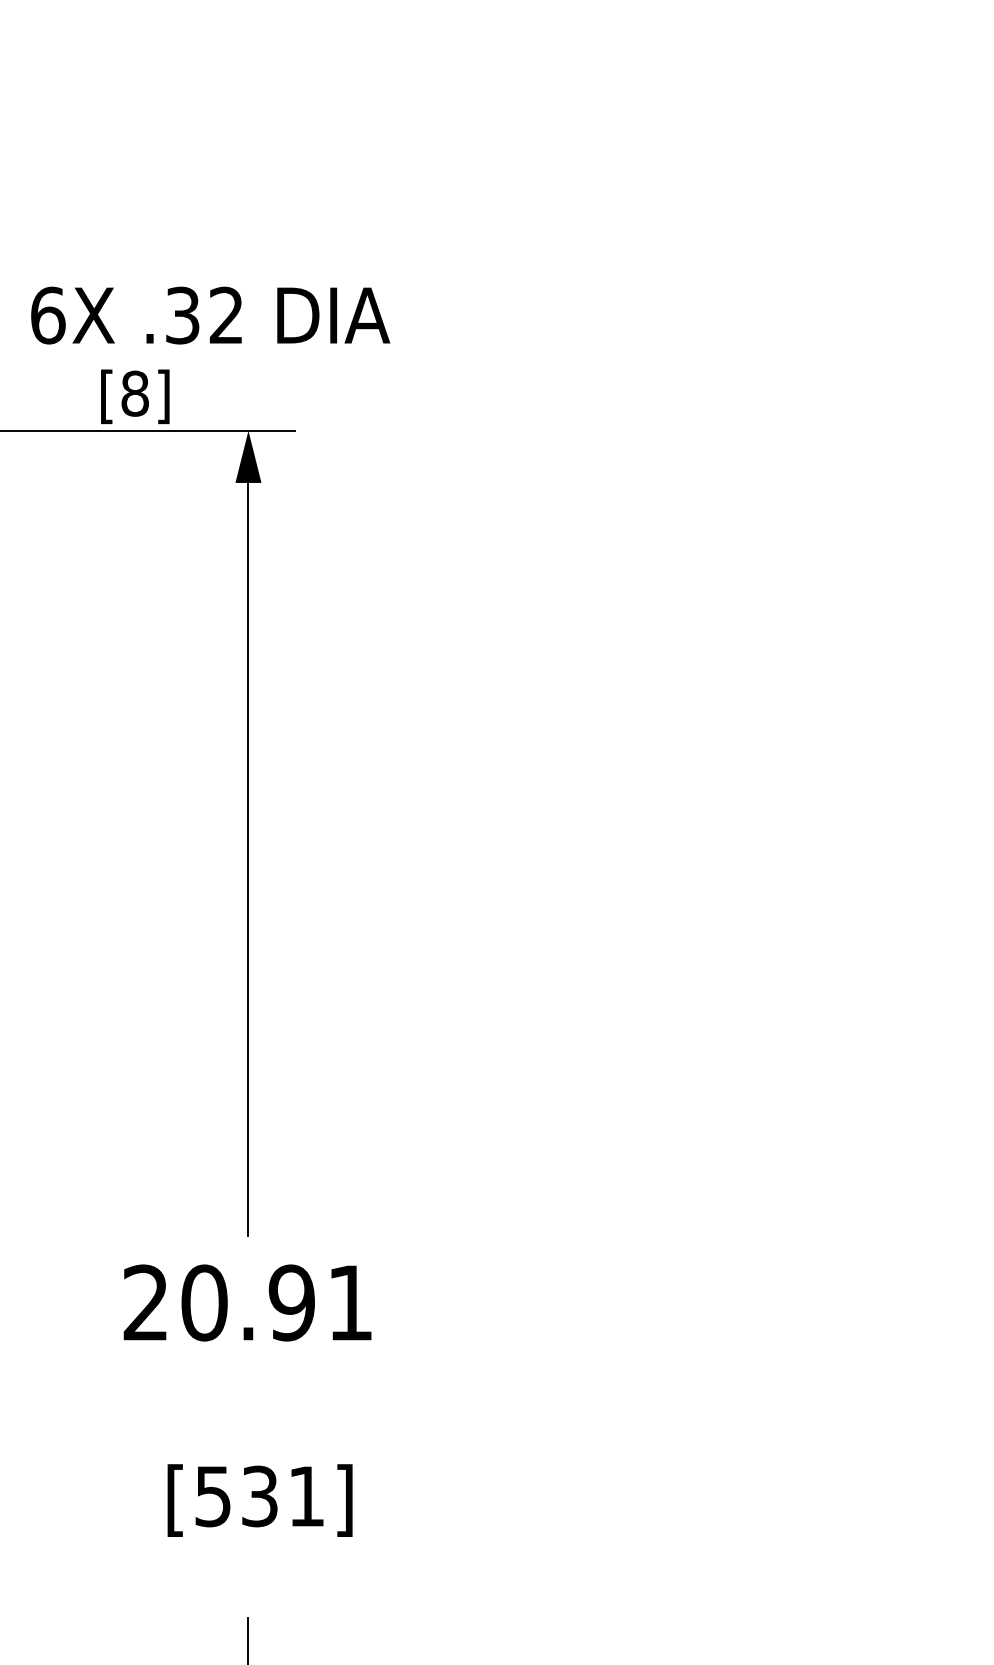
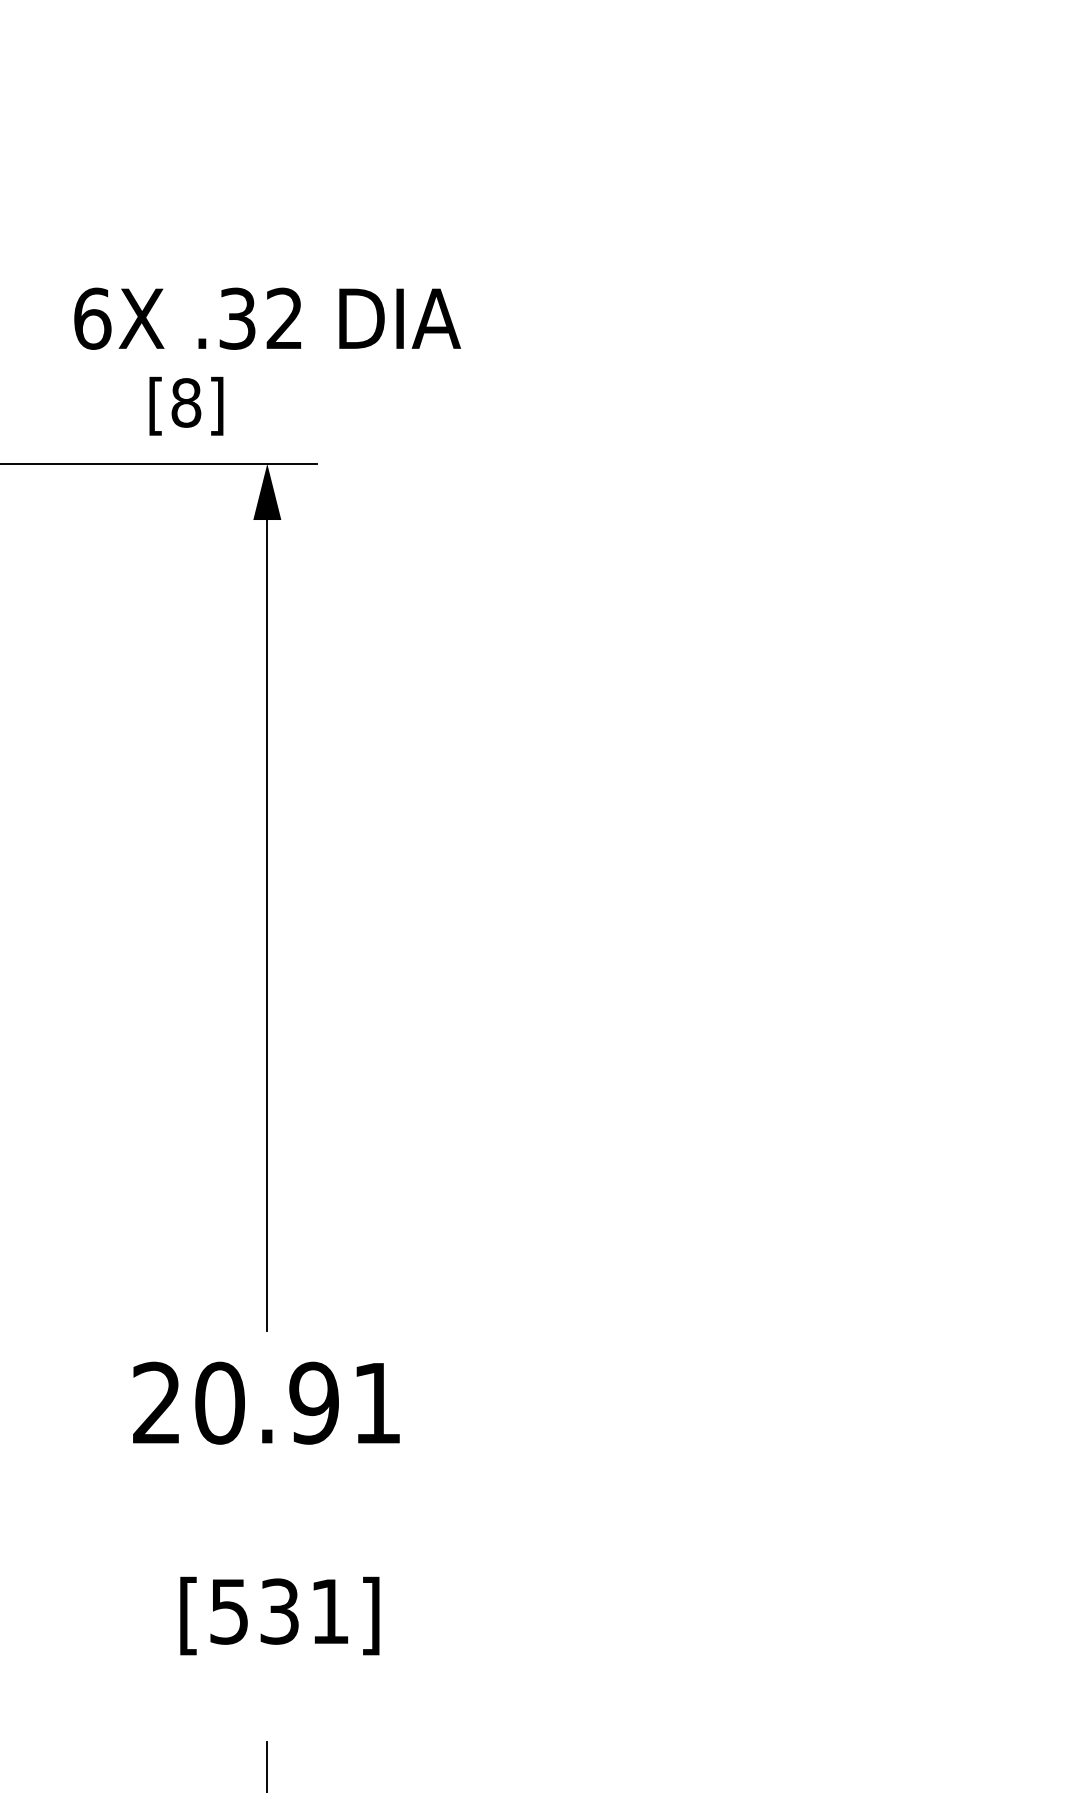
text: (210, 355) -> (267, 361), moved

